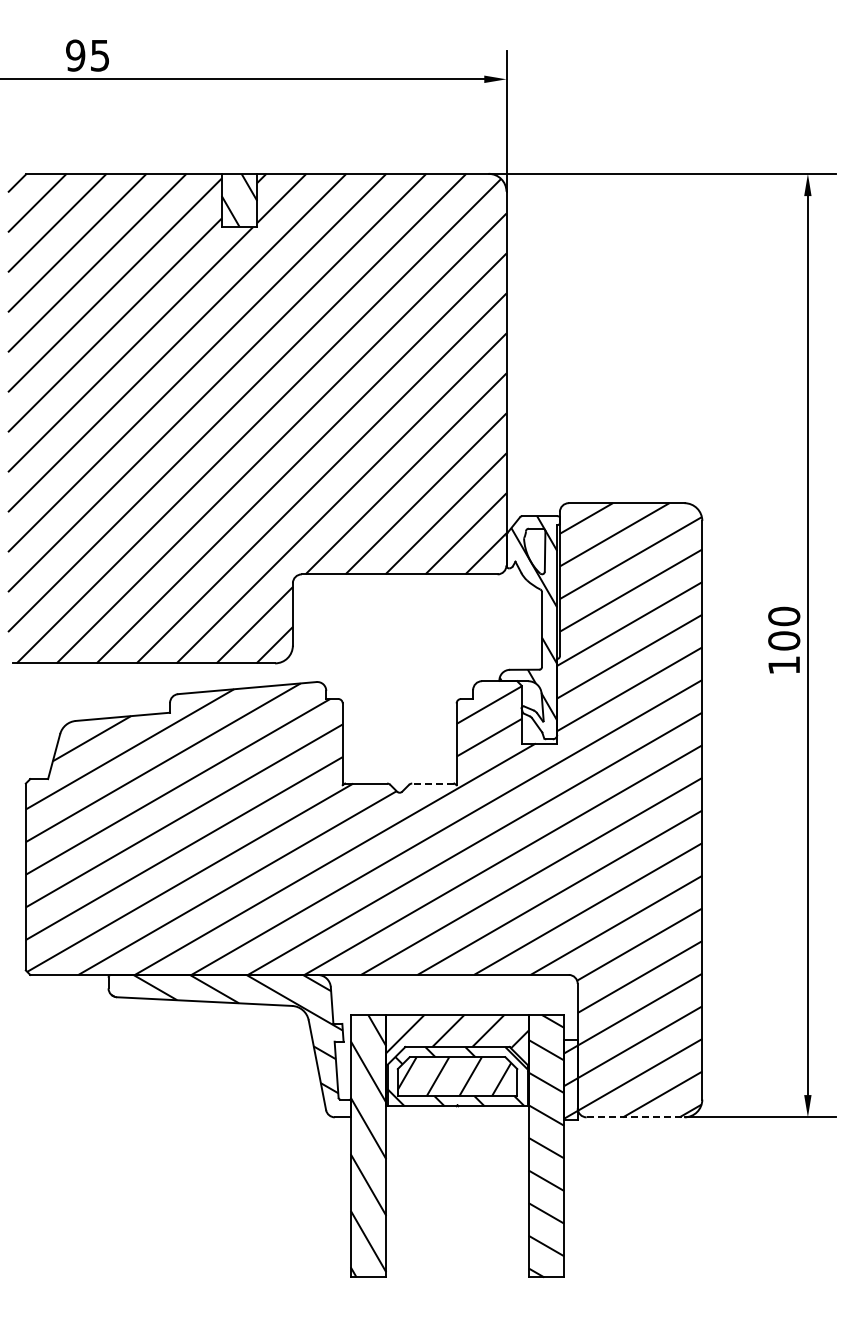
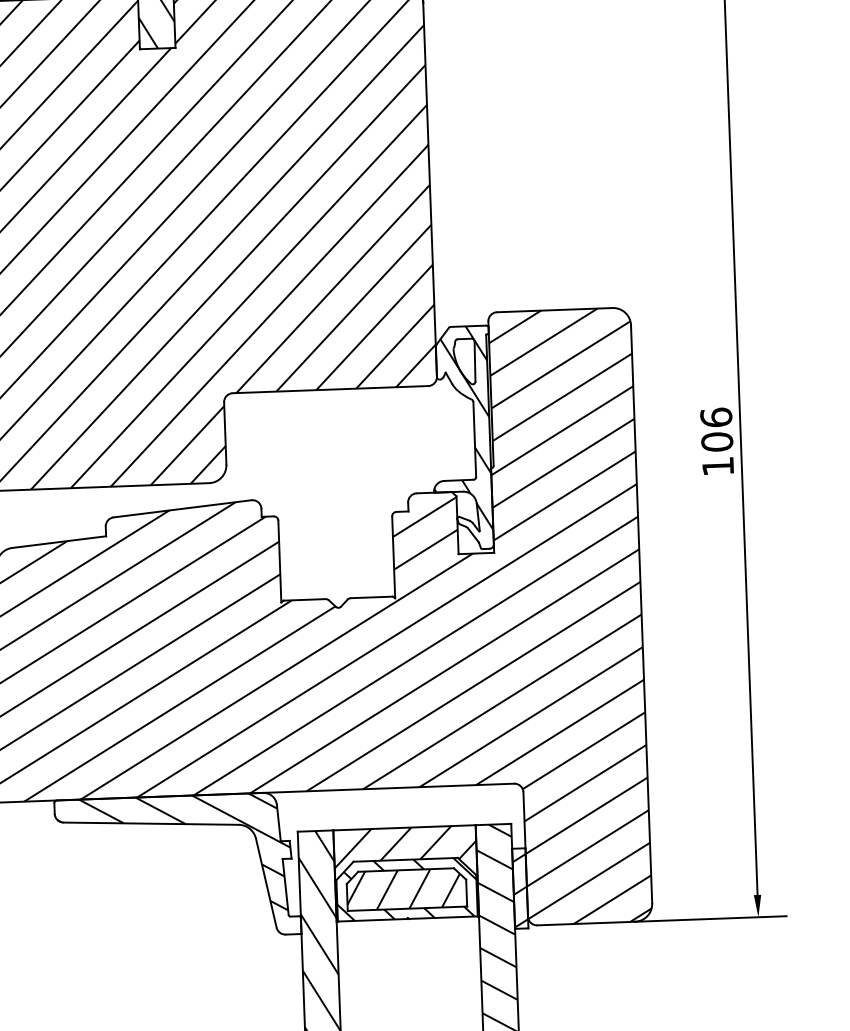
text: (784, 616) -> (716, 417), 100 -> 106
line: (432, 783) -> (370, 597), dashed -> solid
line: (635, 1117) -> (586, 923), dashed -> solid

